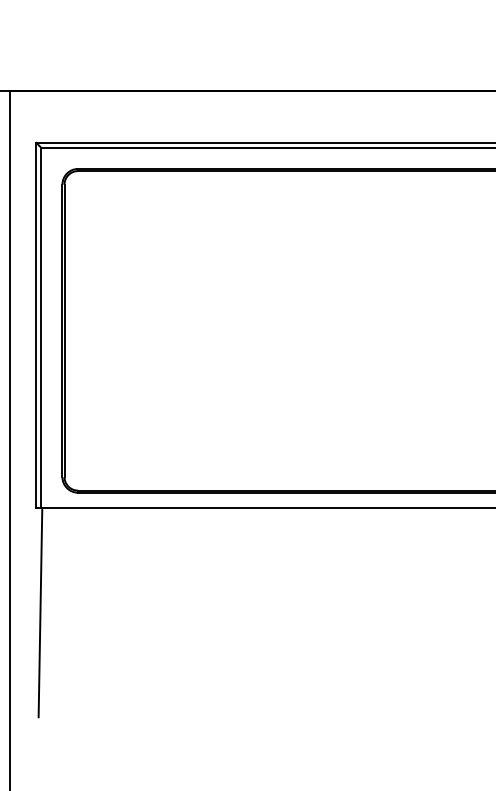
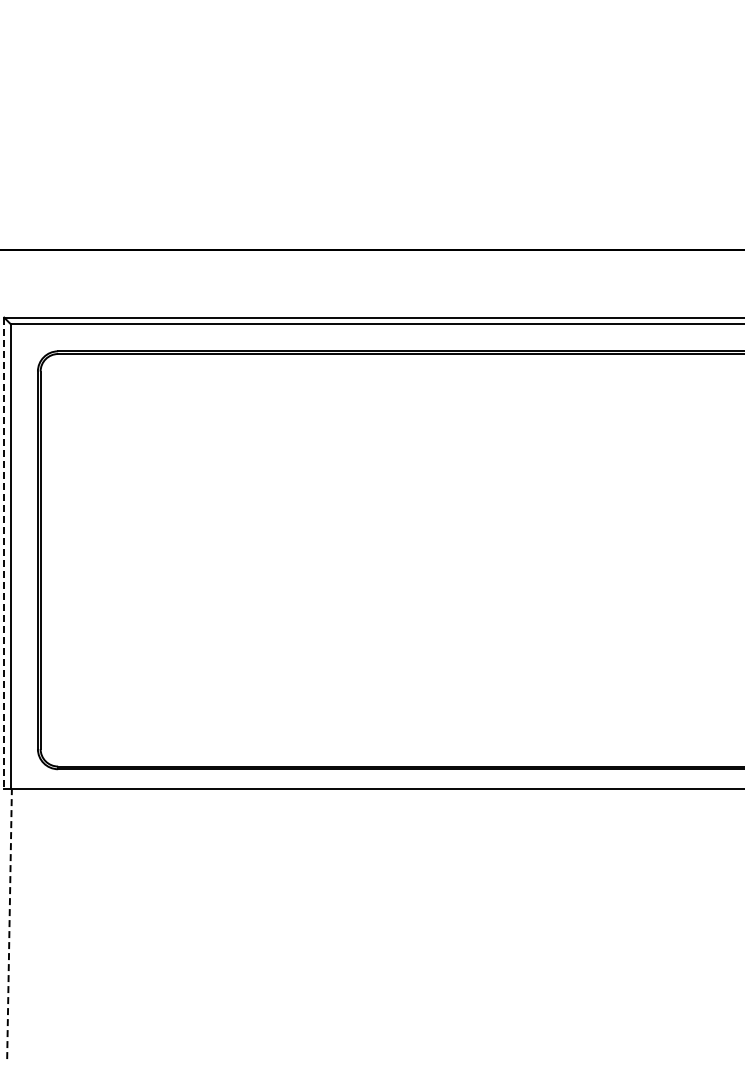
line: (36, 325) -> (4, 553), solid -> dashed
line: (40, 613) -> (9, 924), solid -> dashed

